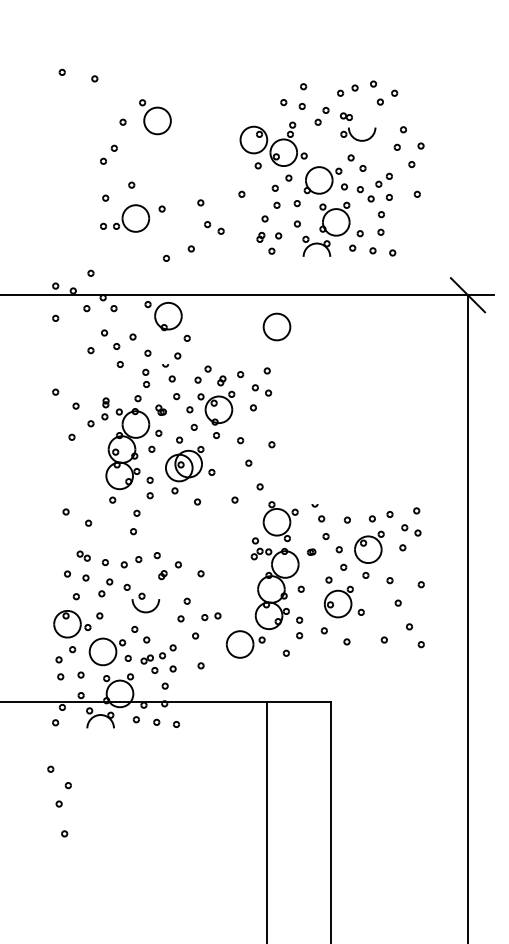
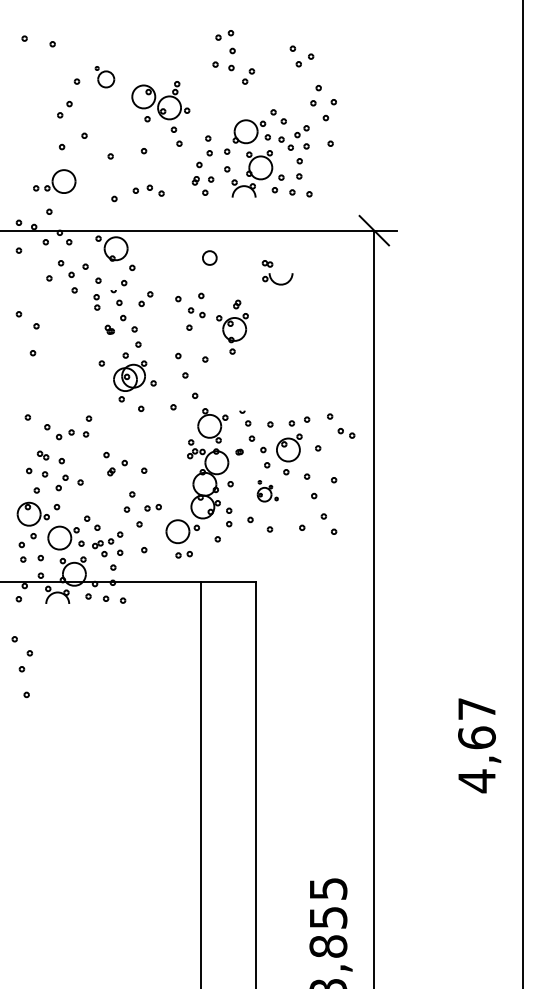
part: (347, 90) -> (224, 35), moved
part: (154, 116) -> (104, 76), size x0.7
part: (349, 127) -> (270, 273), moved
part: (273, 151) -> (160, 106), moved
part: (124, 218) -> (54, 181), moved
part: (214, 227) -> (155, 190), moved
part: (276, 326) -> (209, 257), size x0.6
part: (216, 406) -> (232, 326), moved
part: (124, 449) -> (78, 363), removed
part: (411, 530) -> (346, 433), moved
part: (131, 561) -> (65, 434), moved
part: (344, 597) -> (267, 491), size x0.6
part: (145, 602) -> (96, 495), removed
part: (246, 670) -> (183, 554), added

